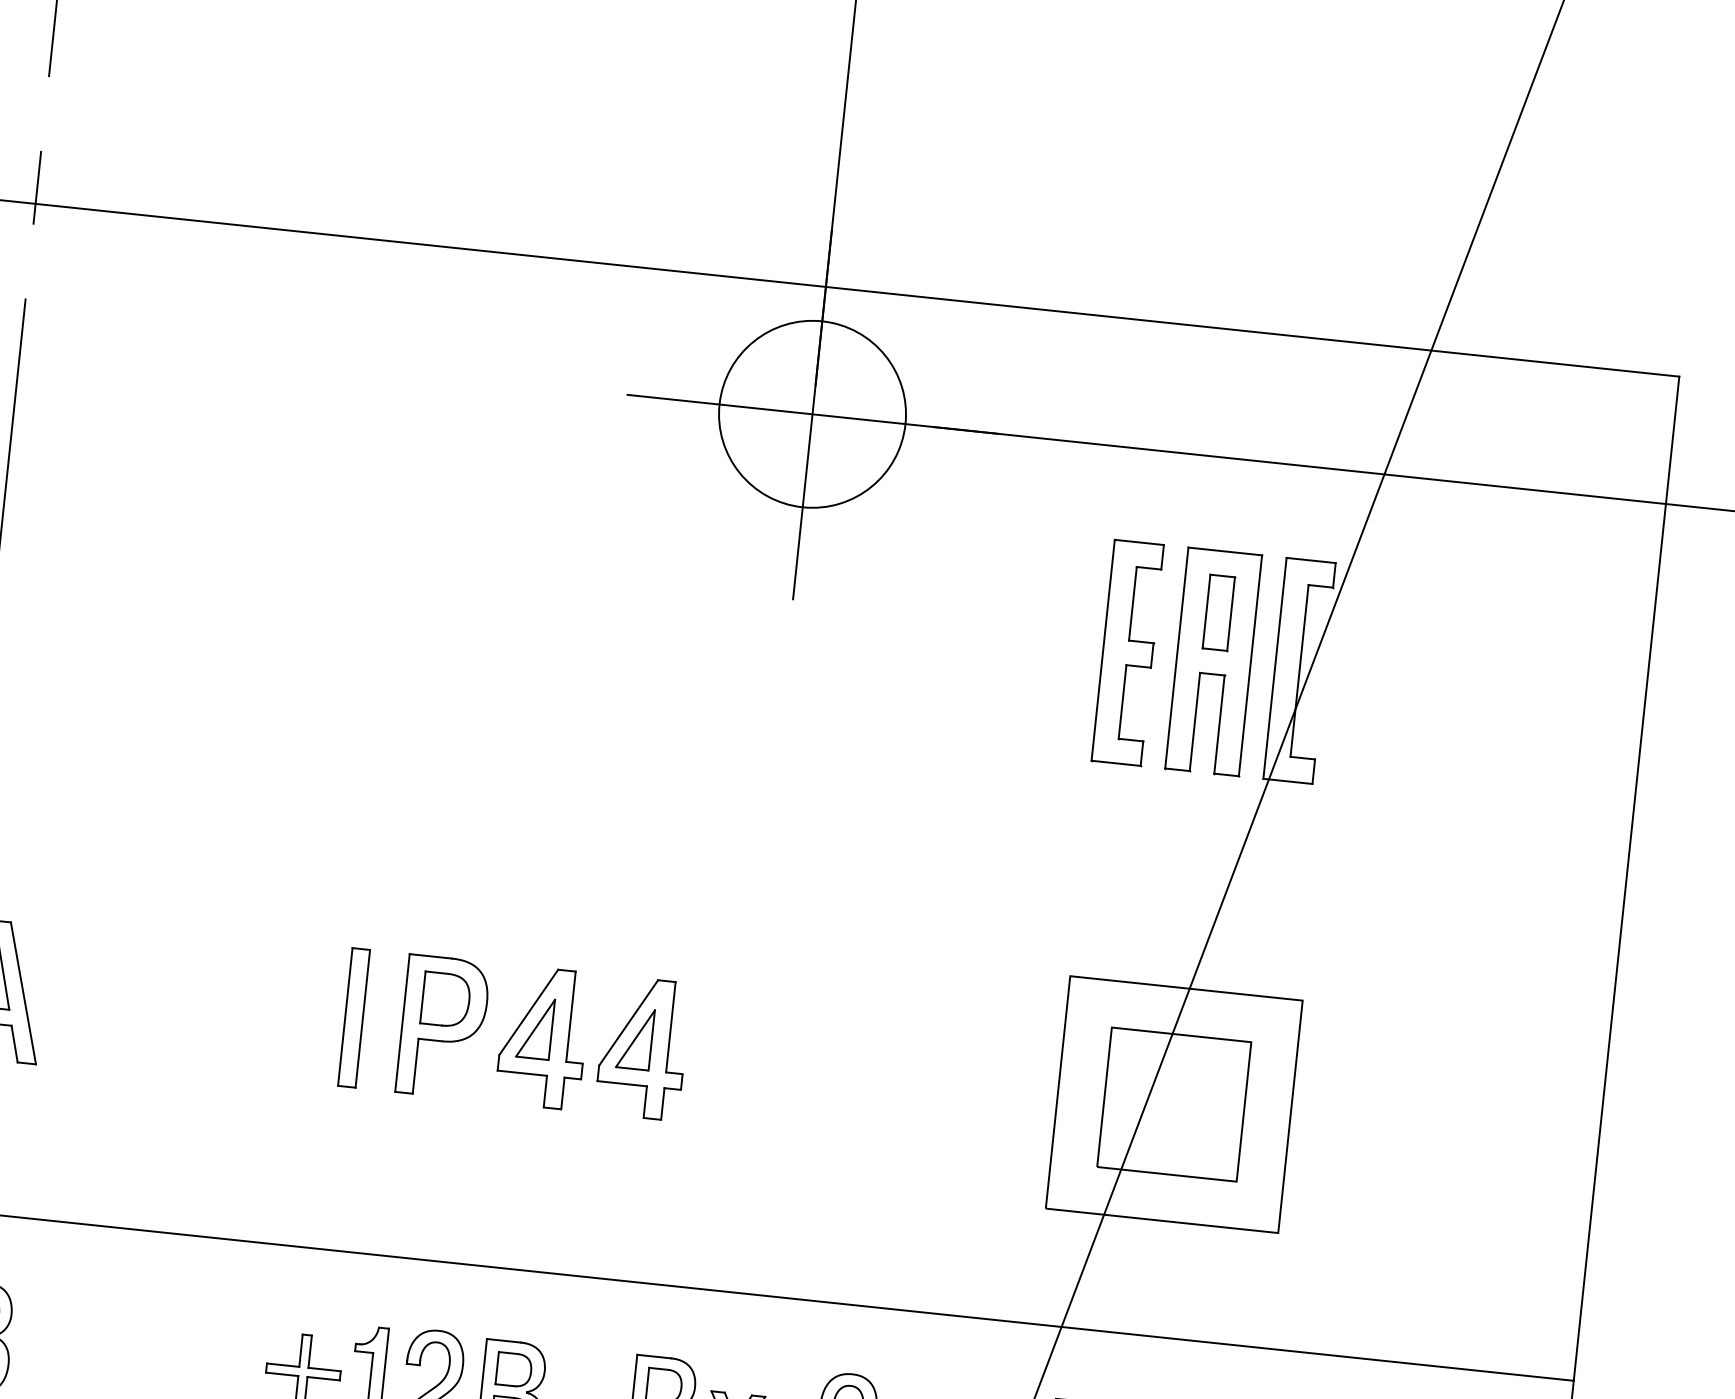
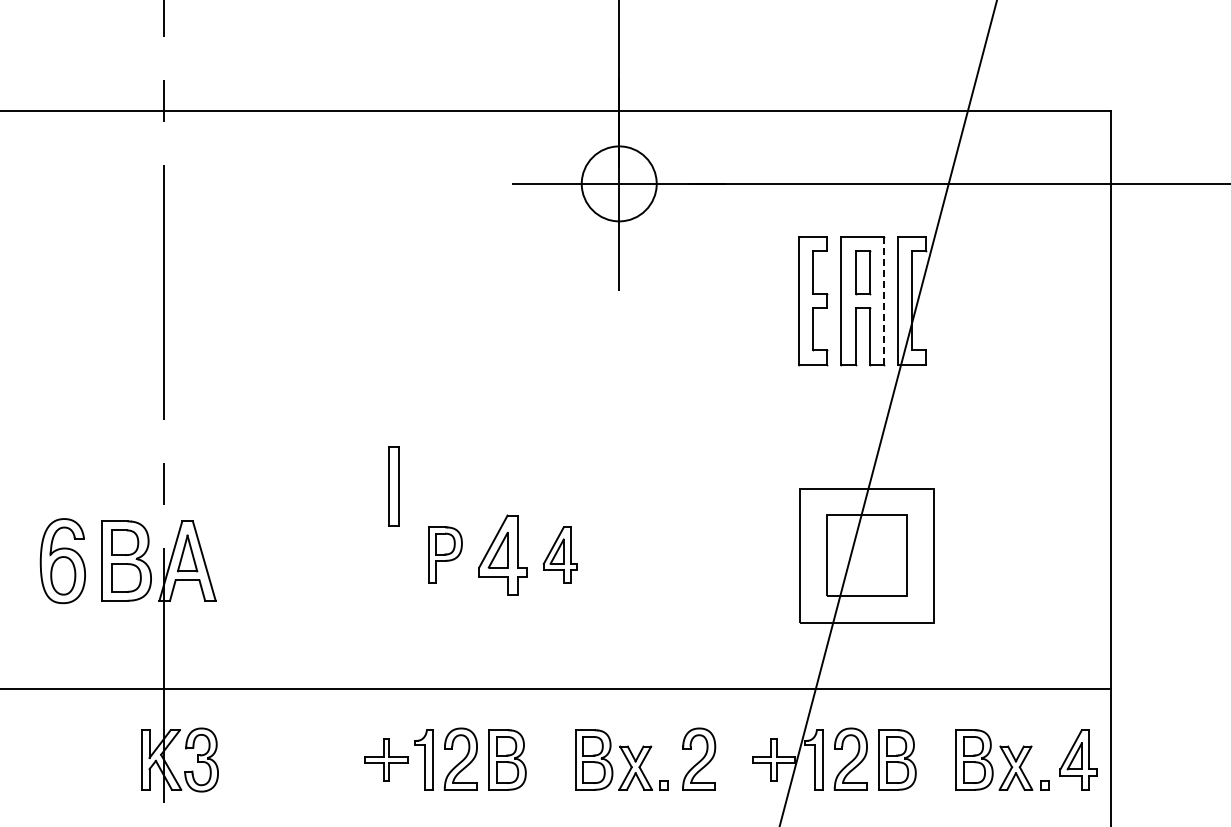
circle: (811, 413) -> (618, 183), size x0.7
line: (1249, 664) -> (883, 300), solid -> dashed
part: (352, 1018) -> (393, 486), moved
part: (443, 1025) -> (445, 554), size x0.7
part: (642, 1046) -> (560, 554), size x0.7

